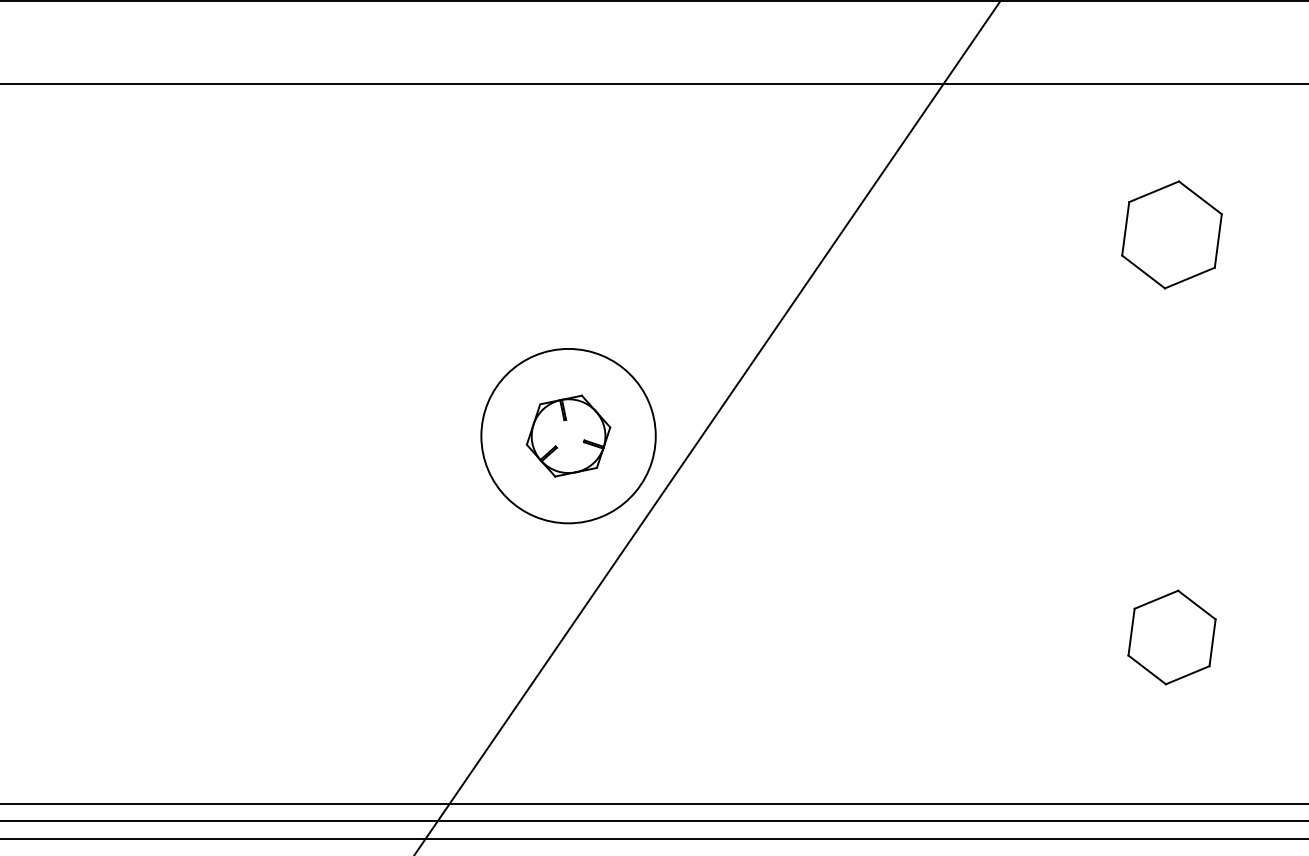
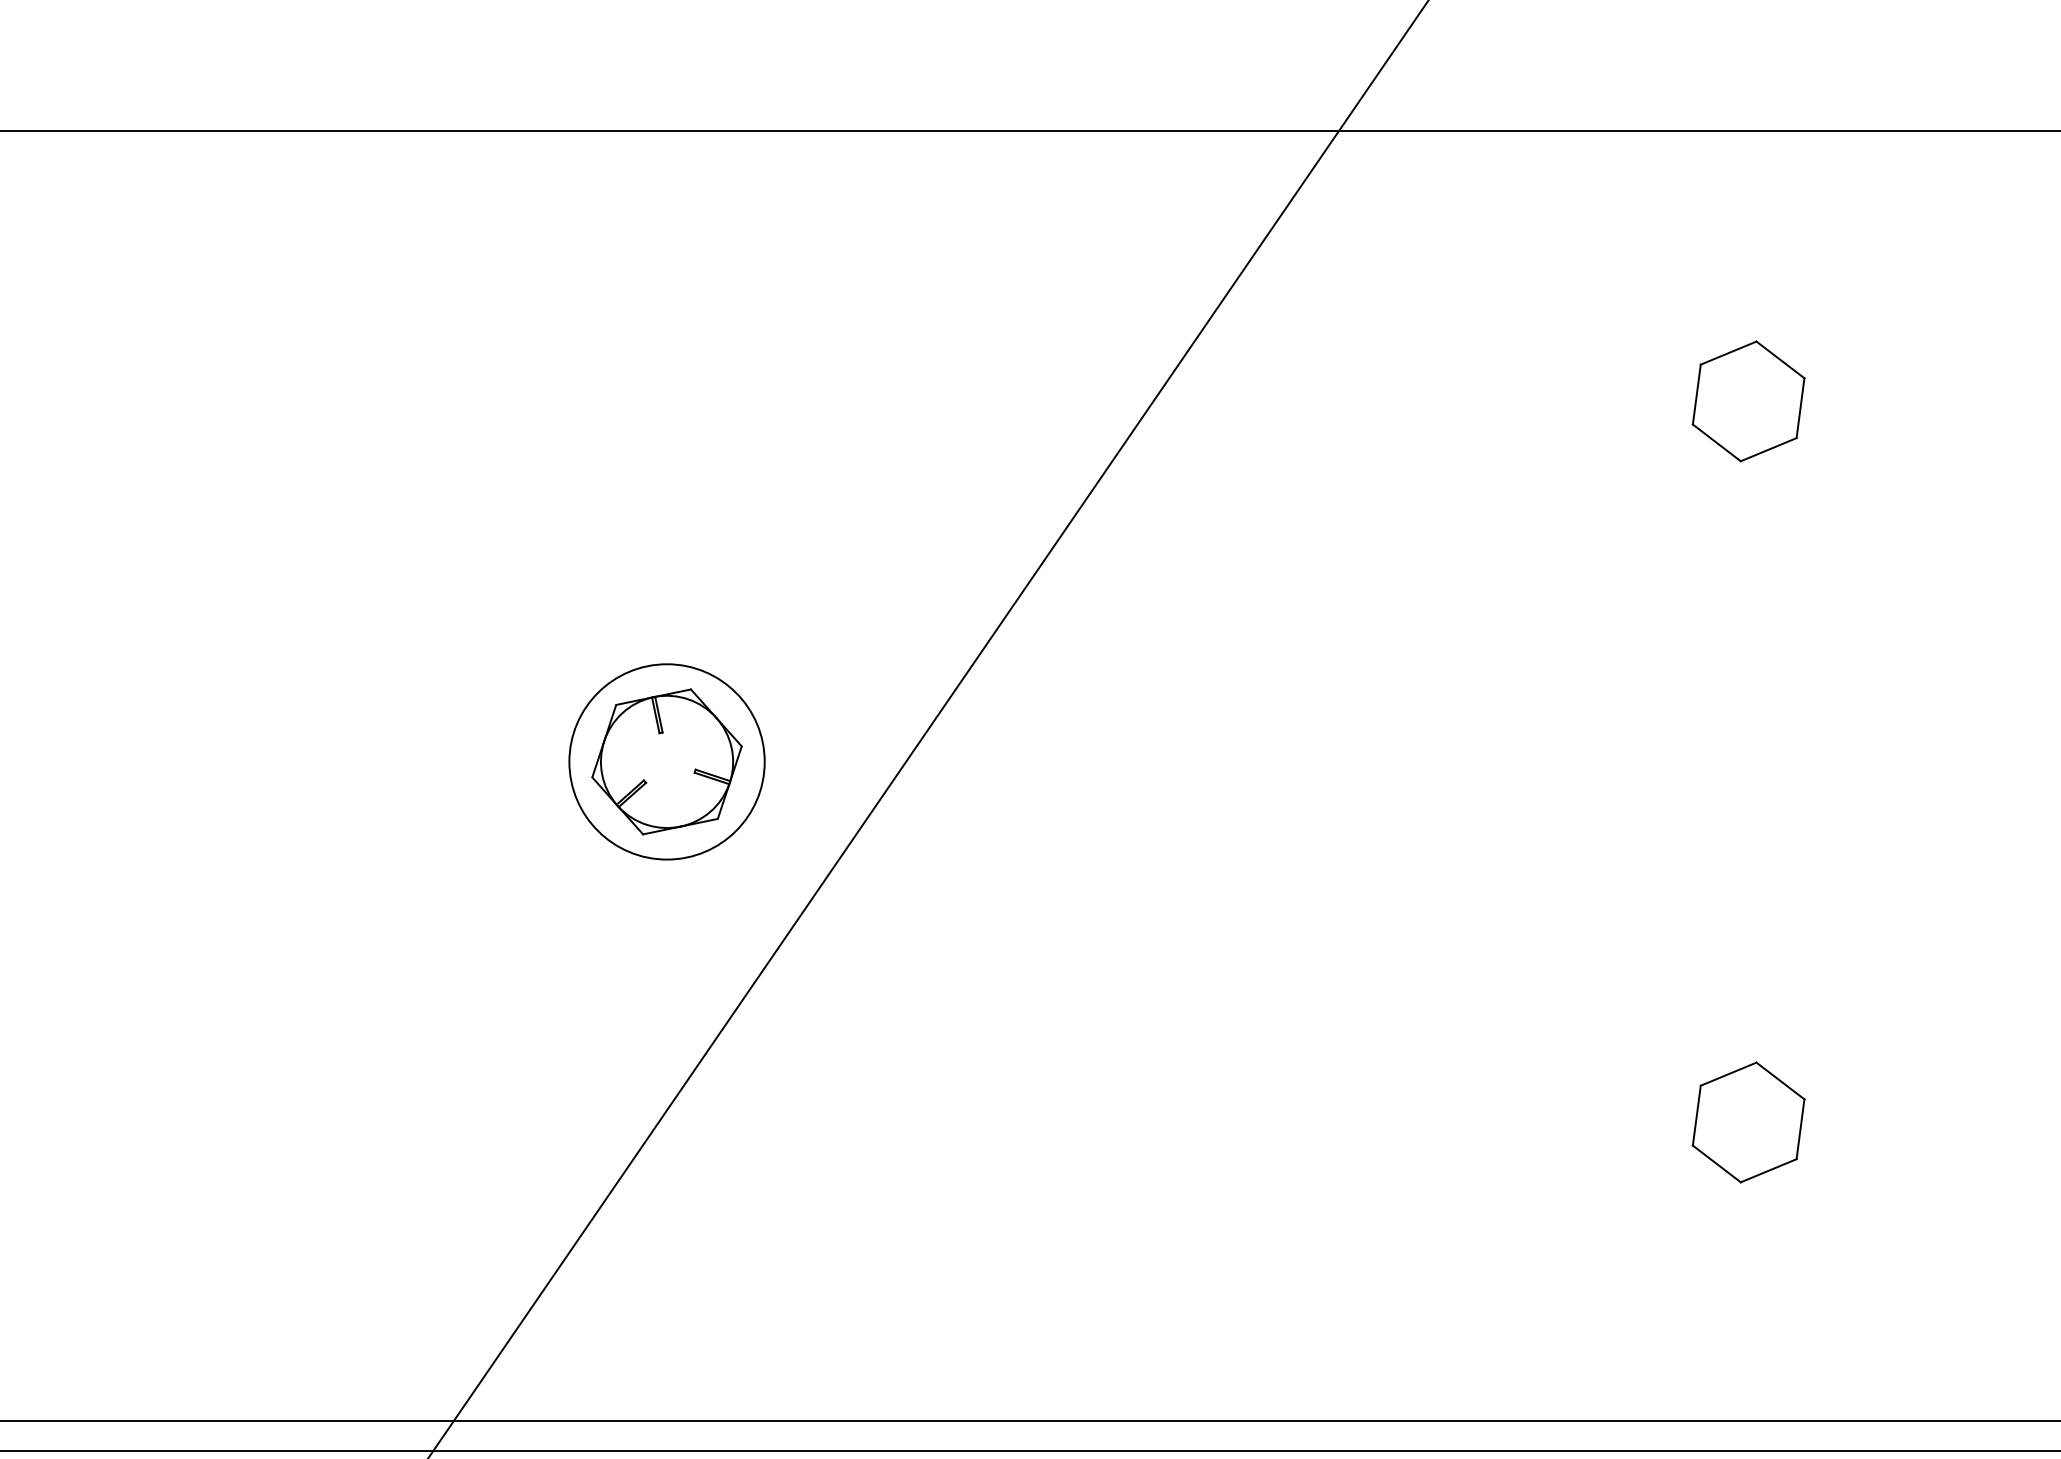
part: (1172, 234) -> (1749, 400), size x0.62
circle: (568, 435) -> (666, 760), size x0.62
part: (1172, 636) -> (1749, 1120), size x0.71

